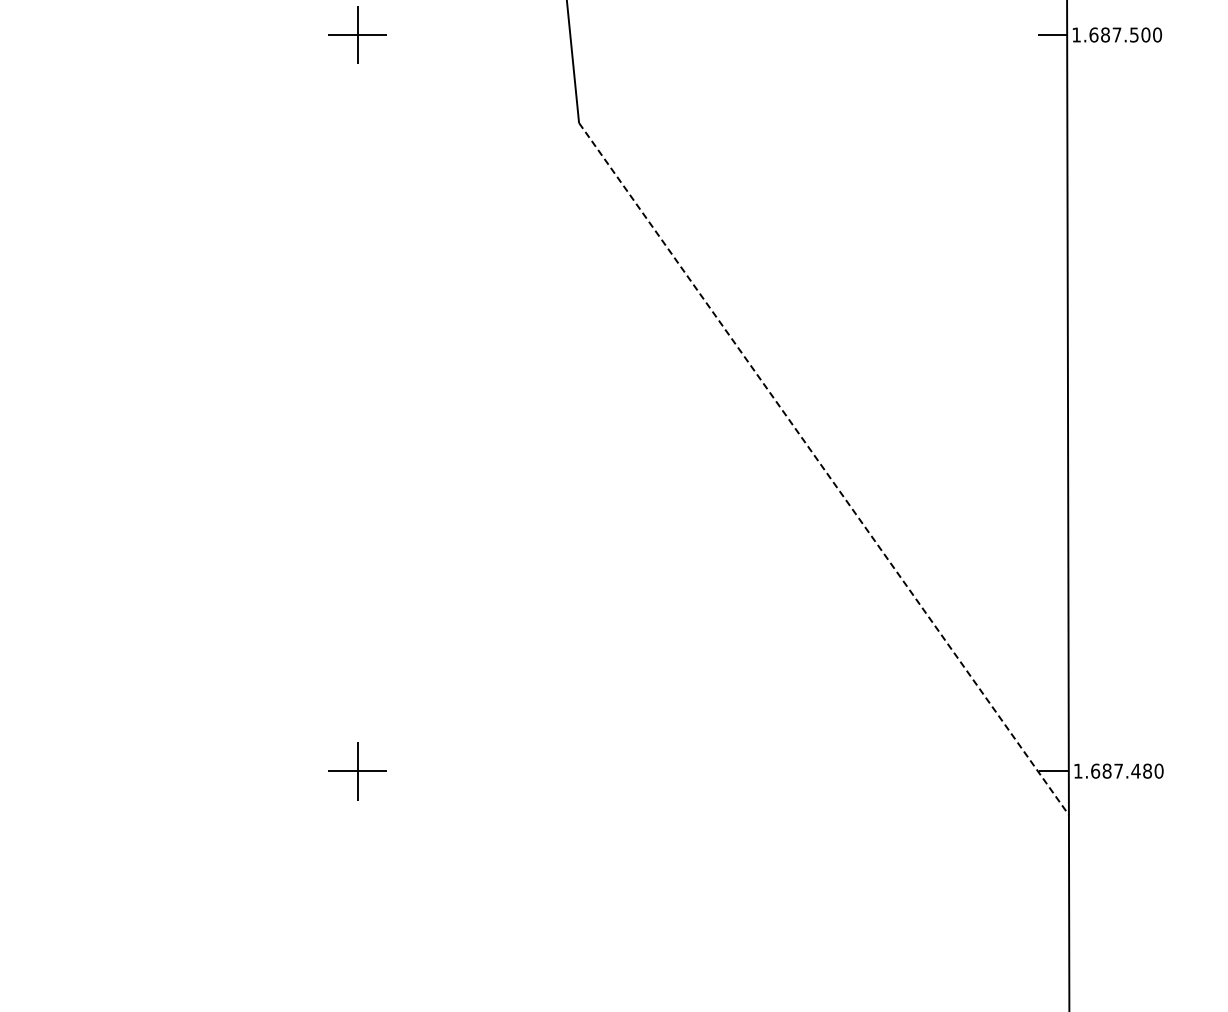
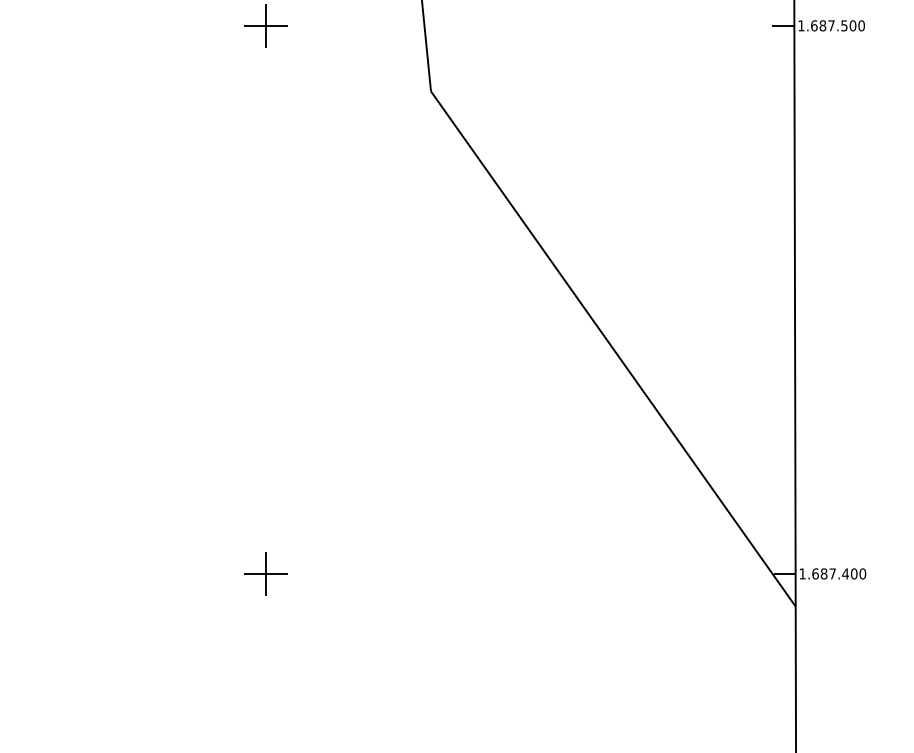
line: (824, 469) -> (613, 349), dashed -> solid
text: (1147, 771) -> (854, 574), 1.687.480 -> 1.687.400

